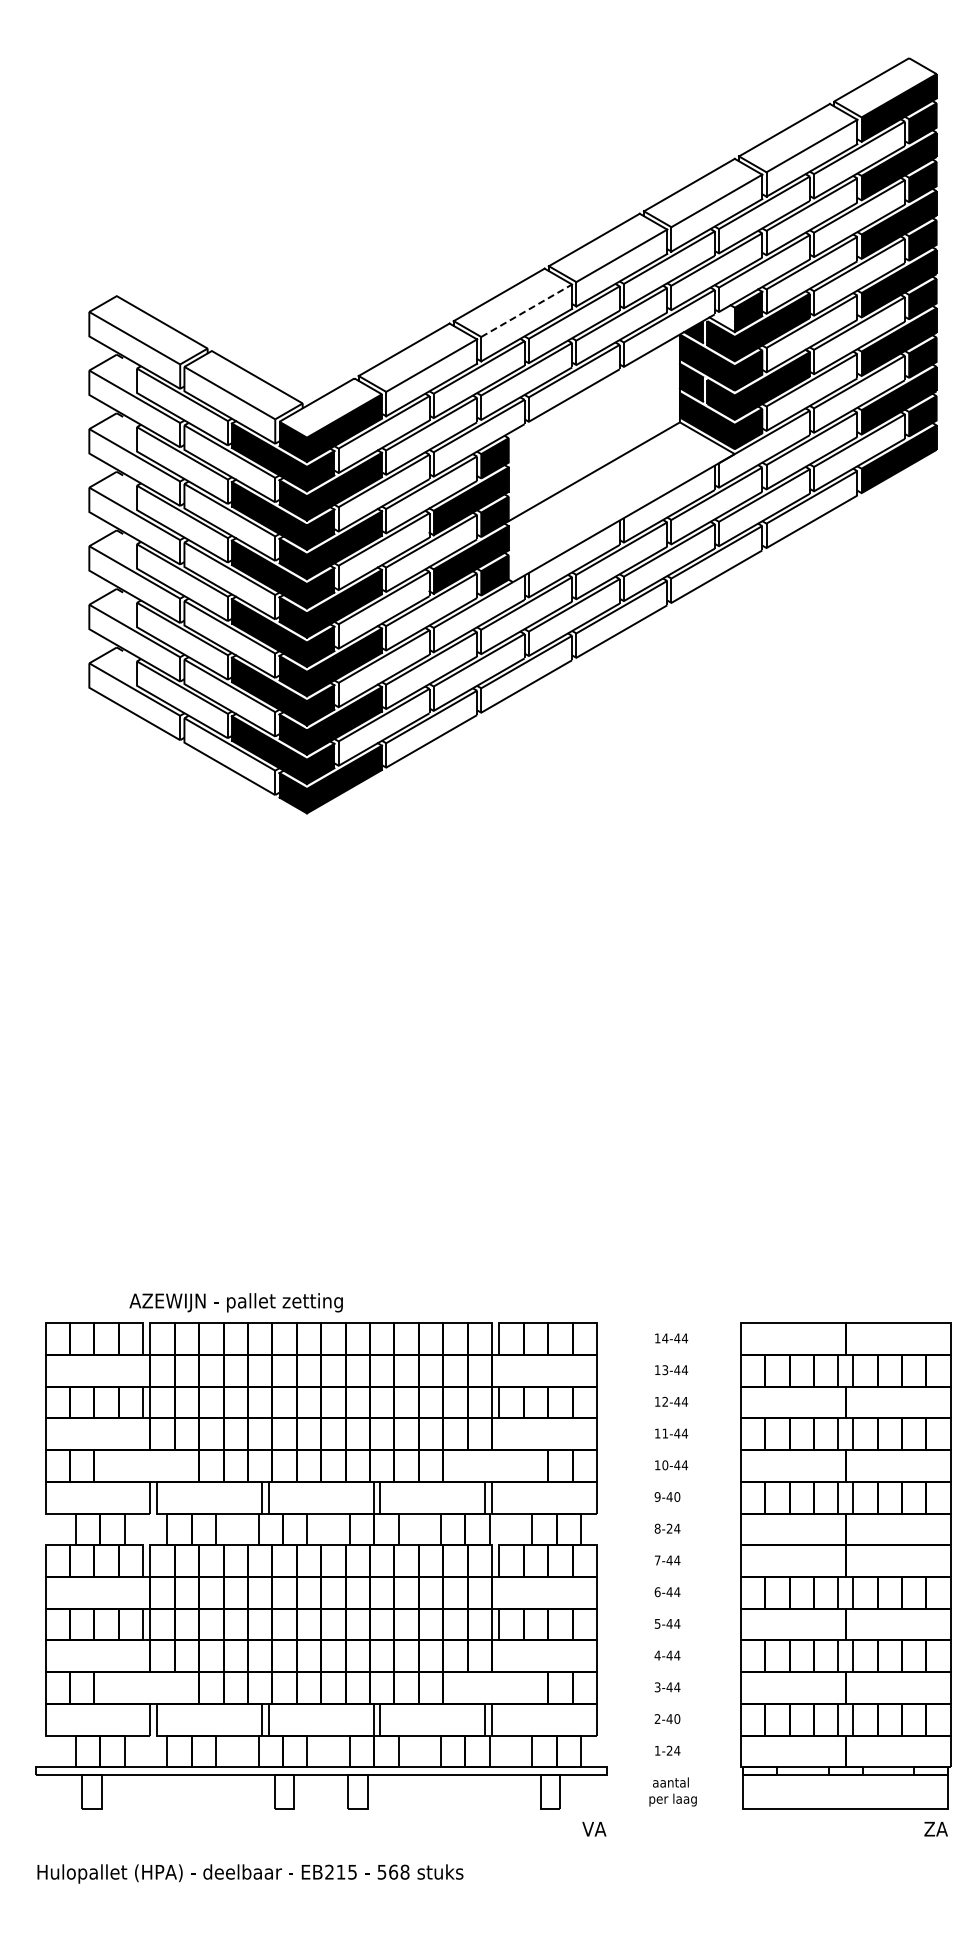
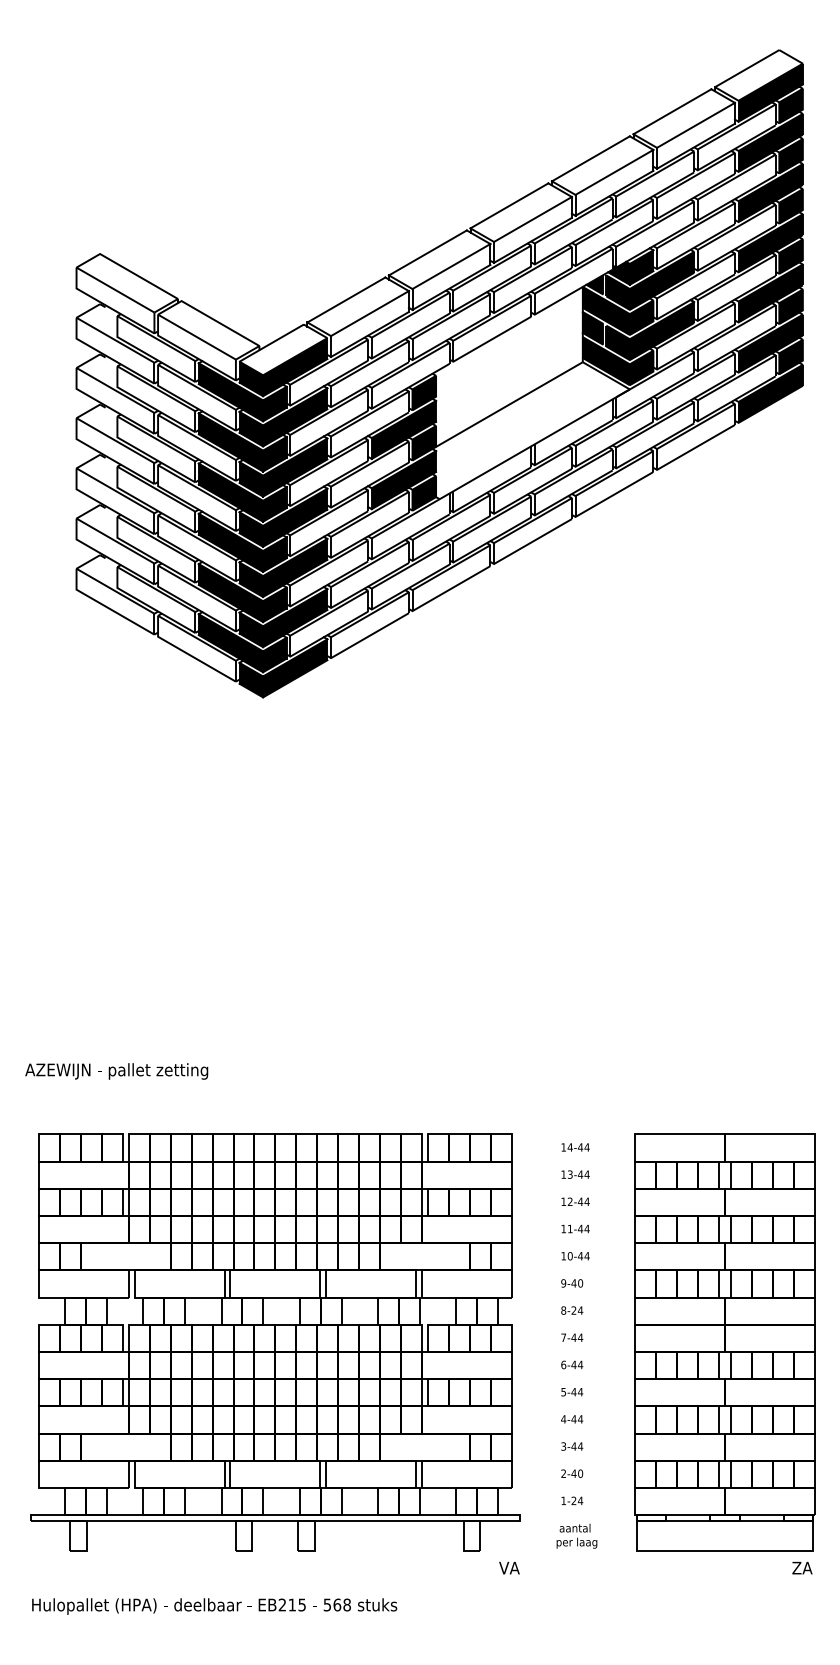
line: (527, 310) -> (452, 266), dashed -> solid
fill: (721, 318) -> (618, 273), added
text: (235, 1302) -> (116, 1071), moved

